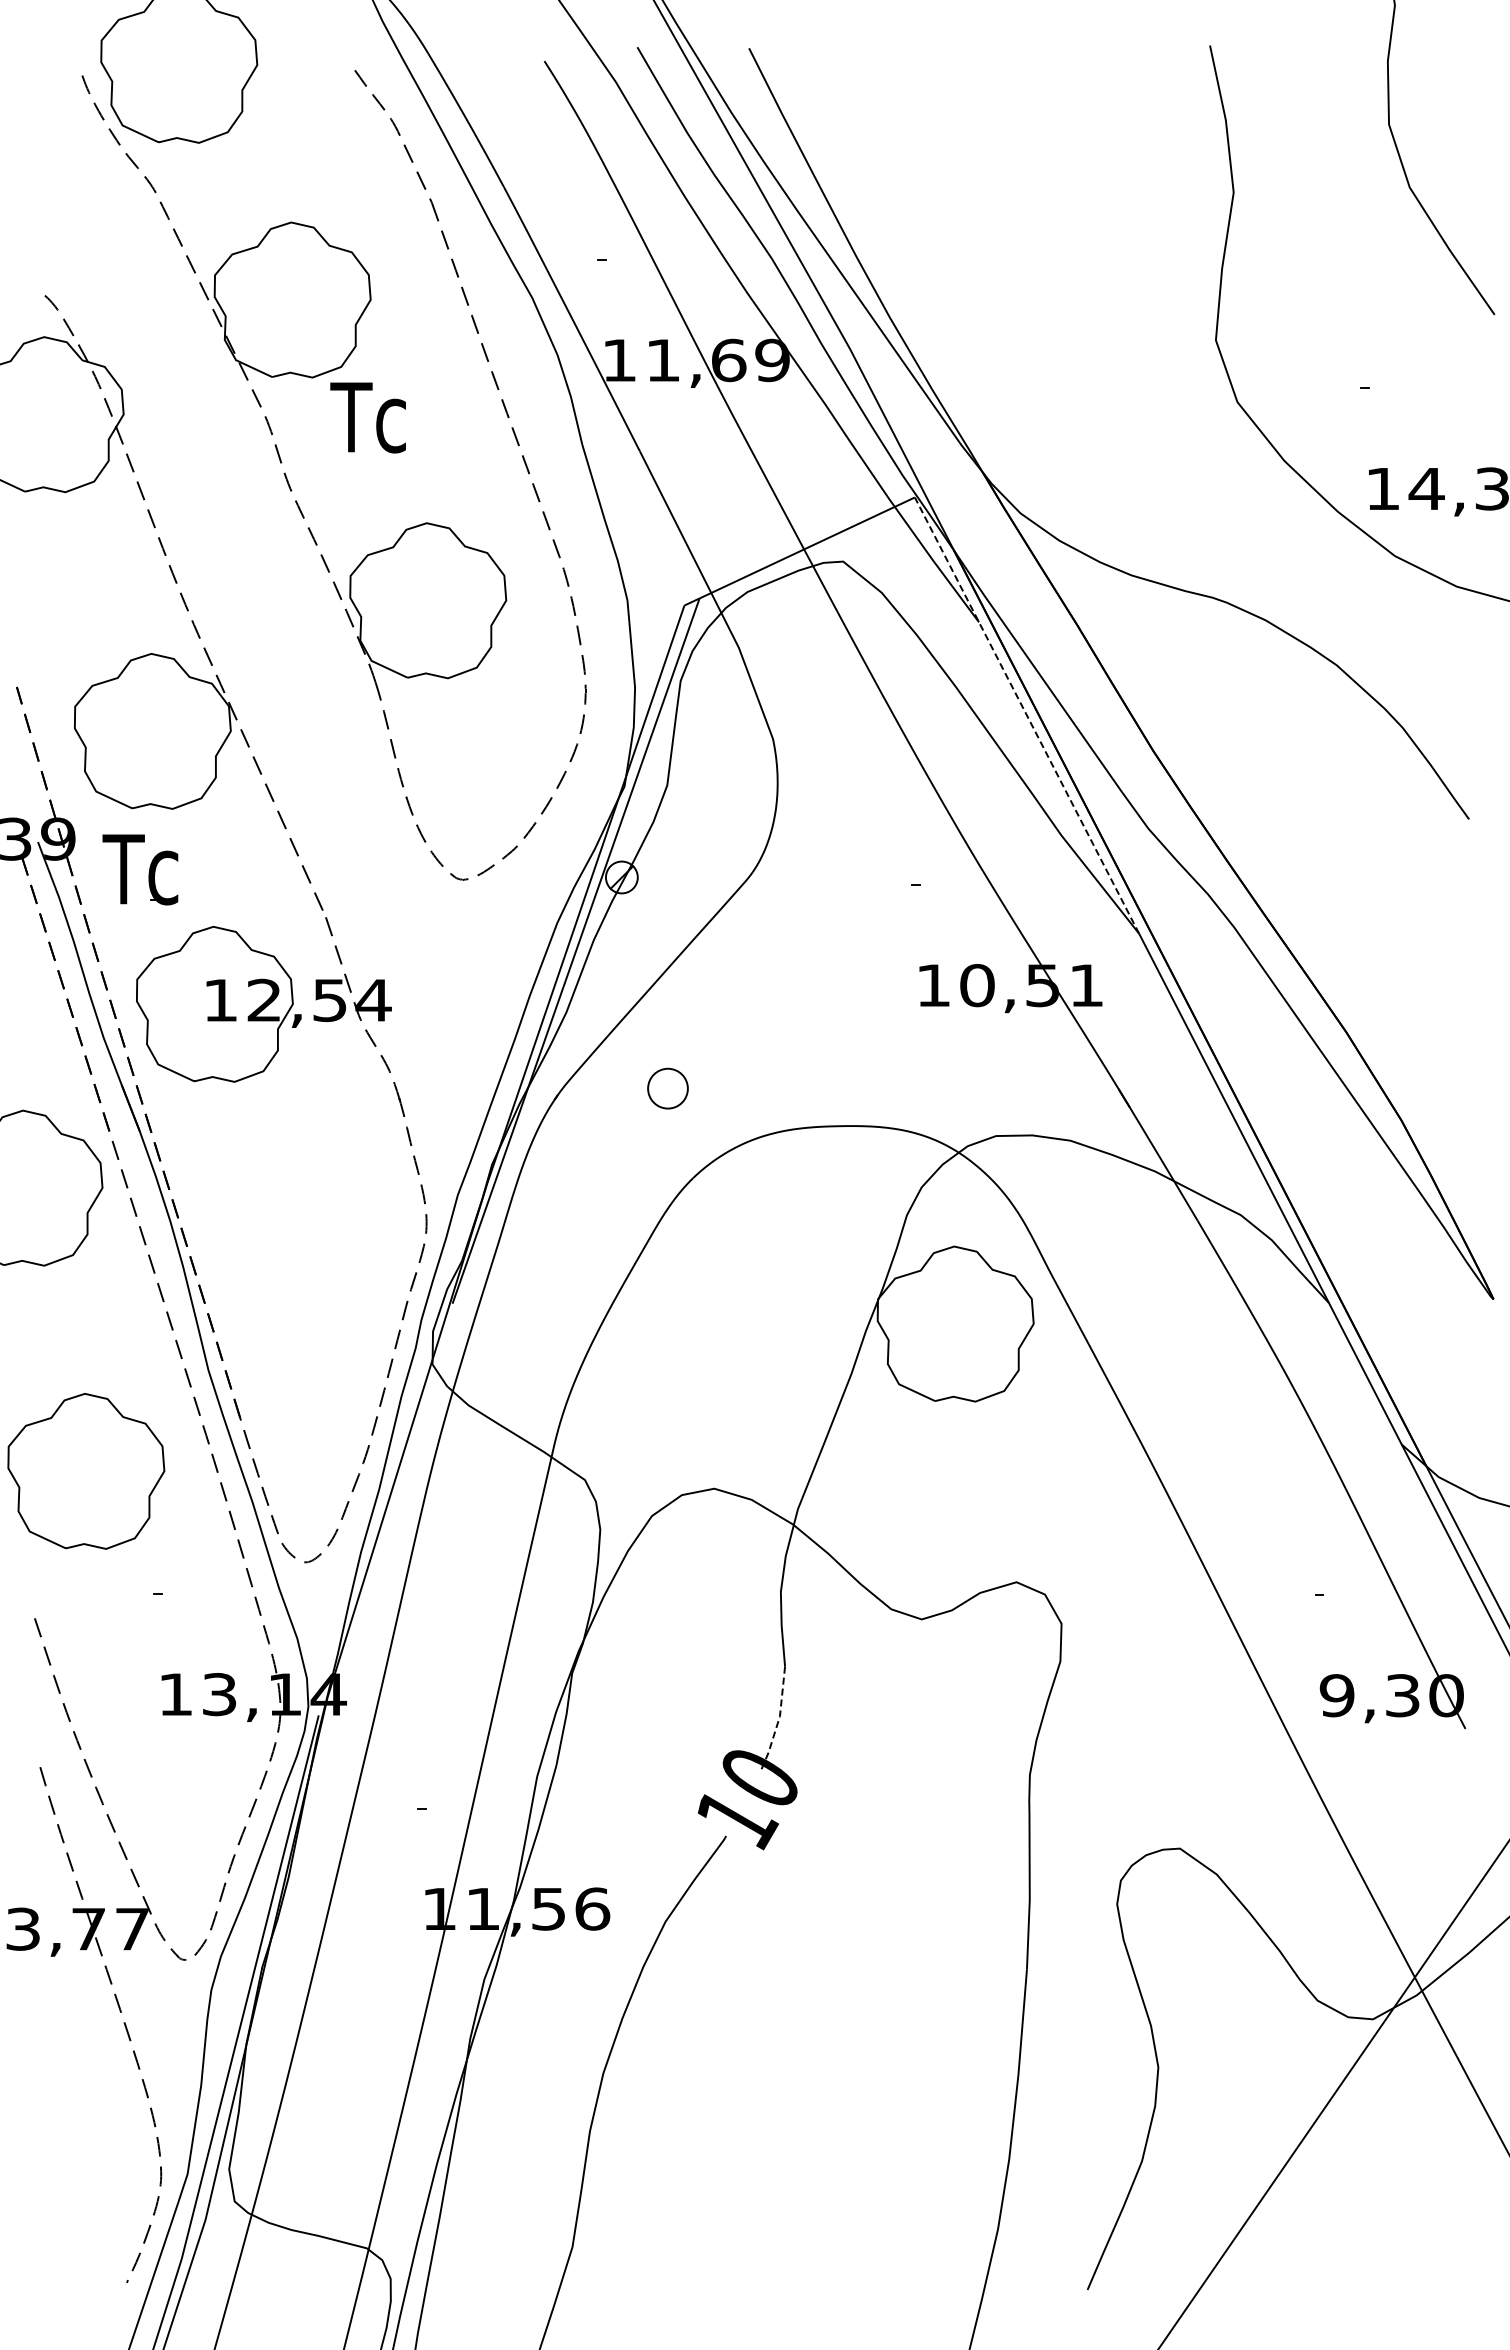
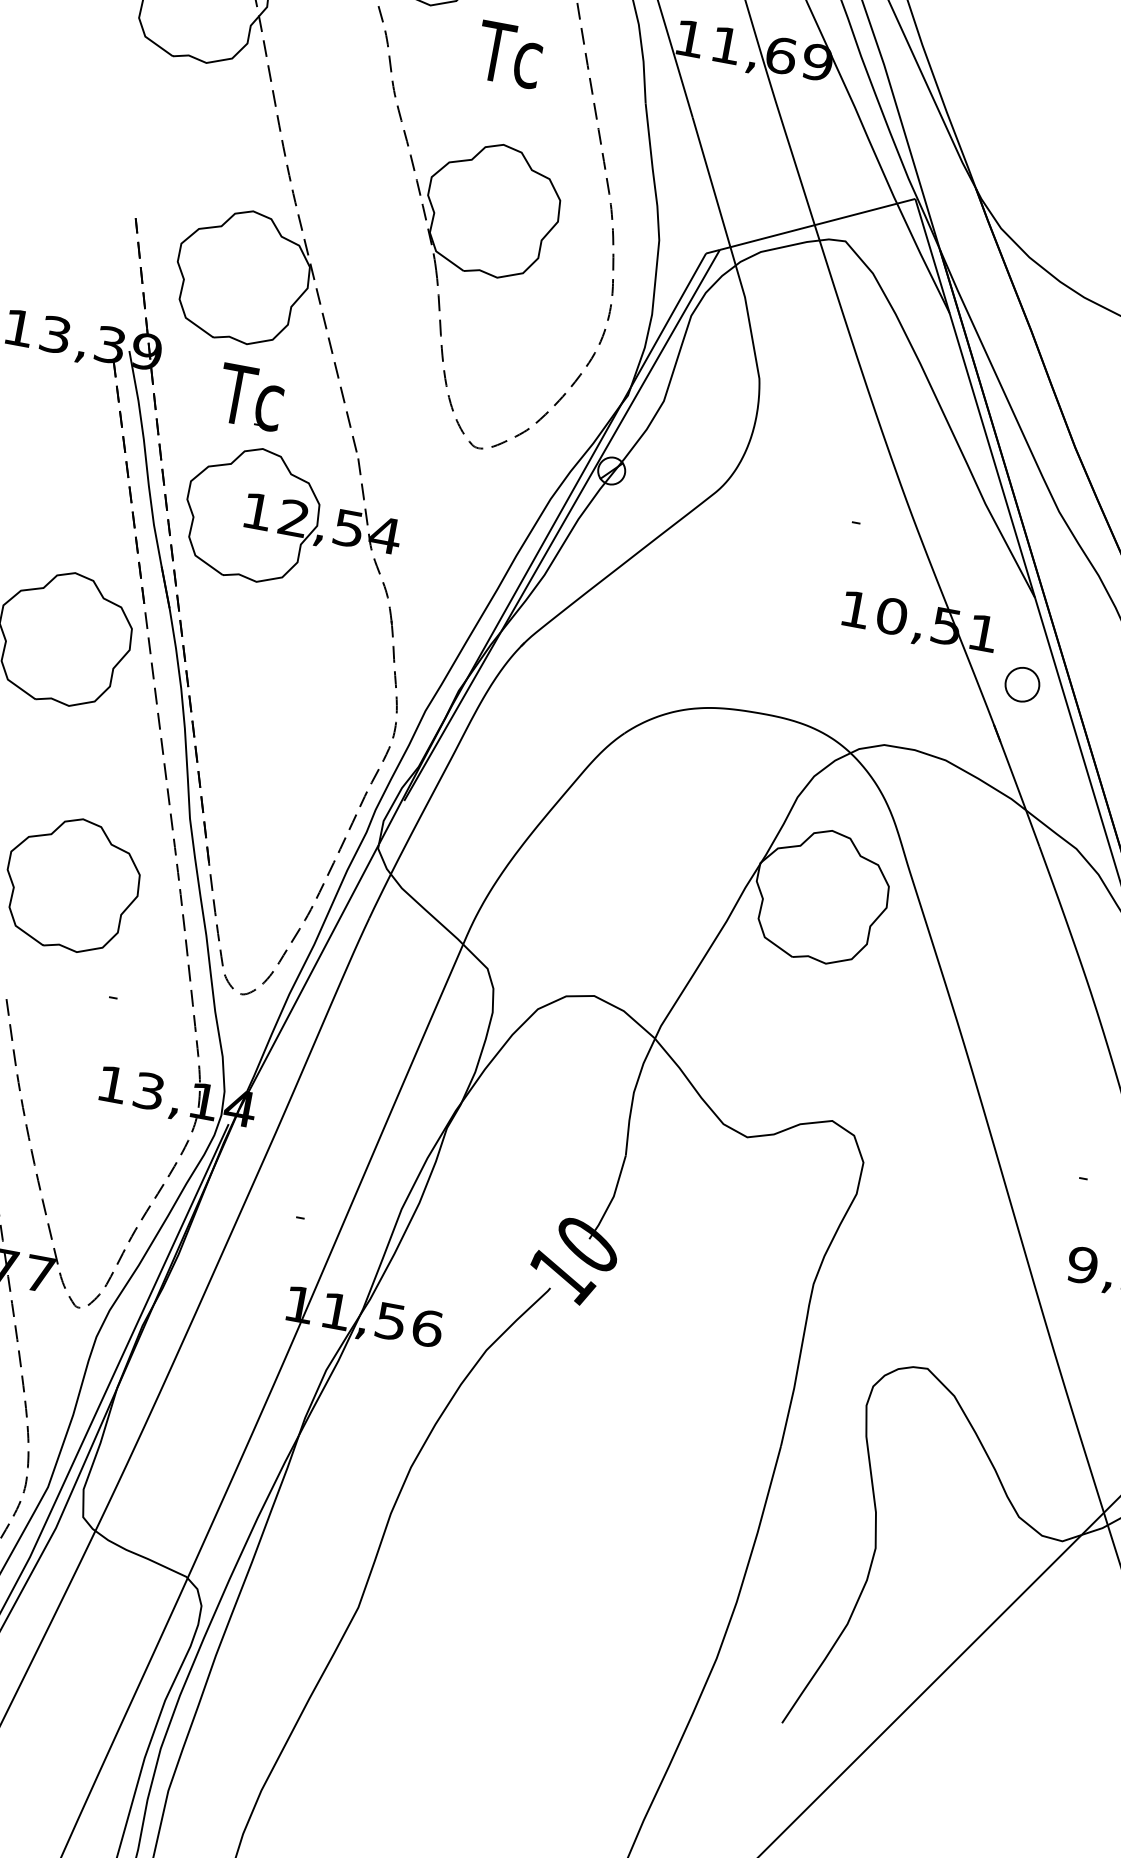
text: (367, 417) -> (508, 54), moved
line: (1026, 715) -> (974, 398), dashed -> solid
part: (148, 872) -> (257, 400), moved
part: (667, 1088) -> (1022, 684), moved
line: (778, 1720) -> (612, 1199), dashed -> solid

